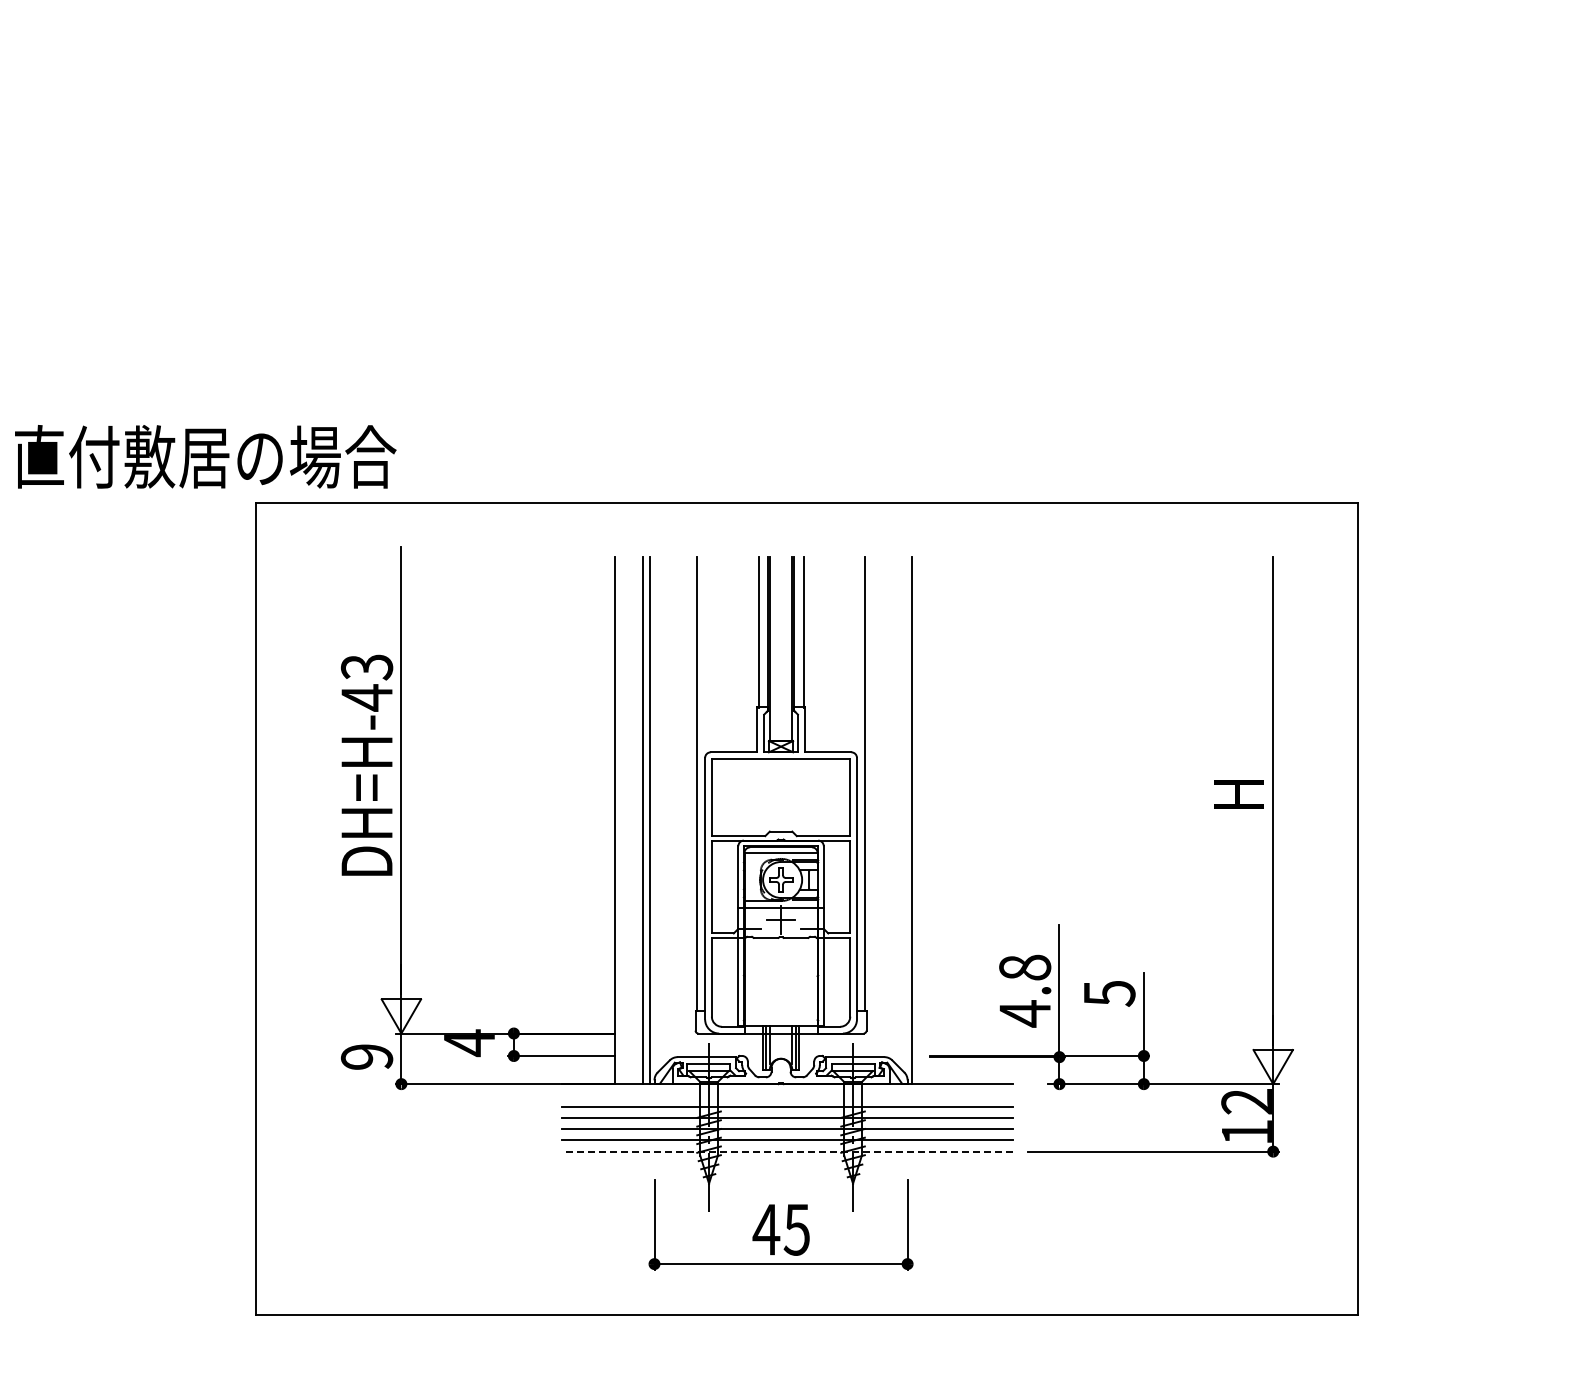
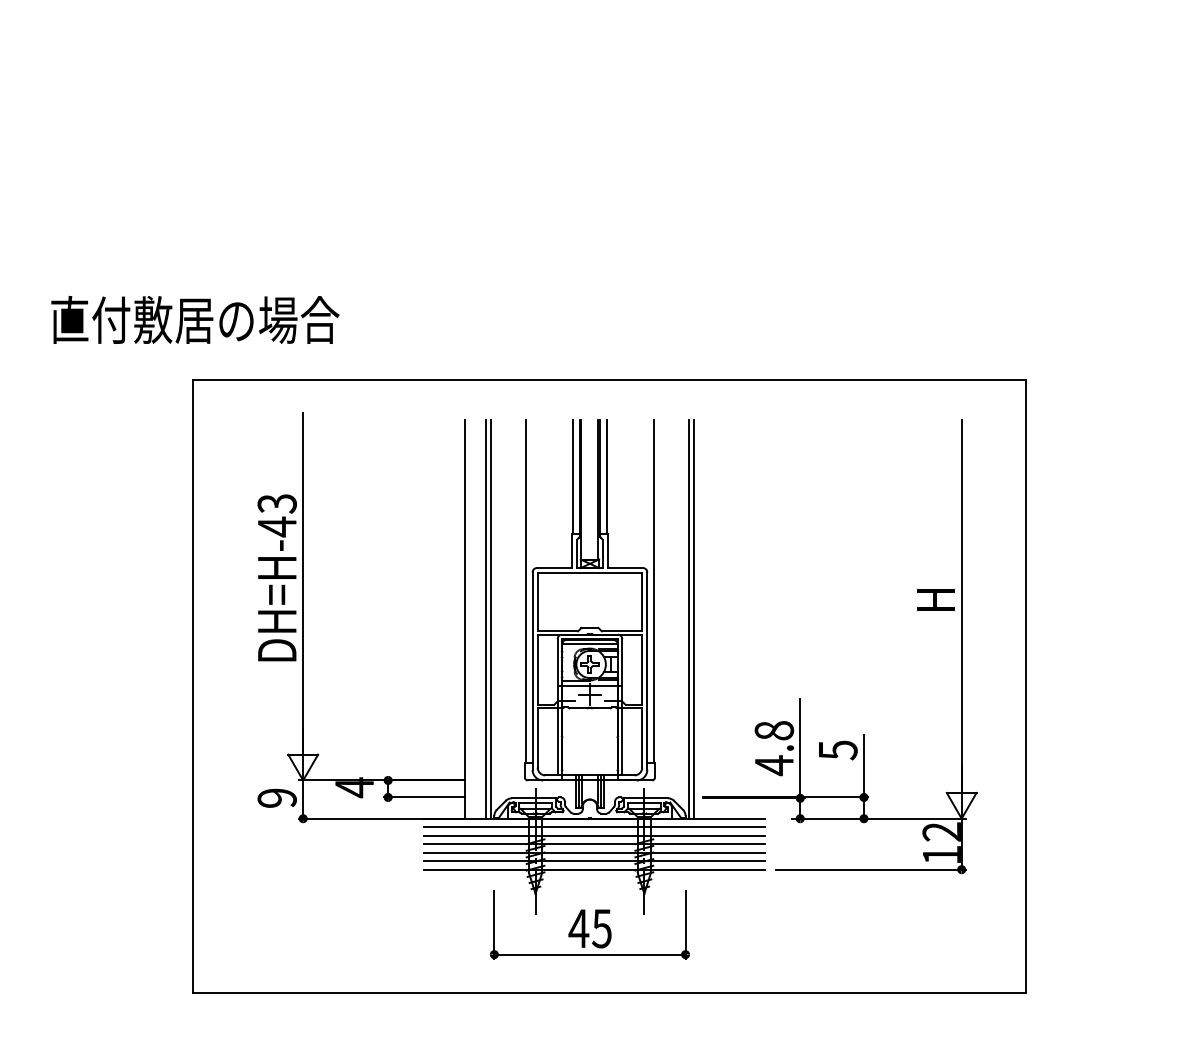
text: (205, 456) -> (195, 319), moved
line: (918, 820) -> (693, 619), added
line: (787, 1095) -> (594, 827), added
line: (787, 1151) -> (594, 869), dashed -> solid

